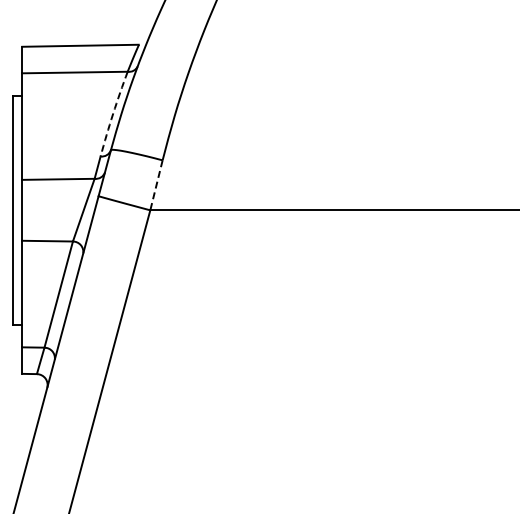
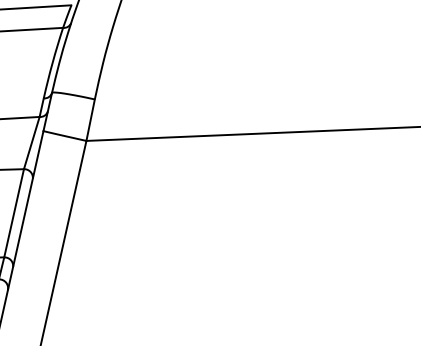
arc: (113, 113) -> (52, 62), dashed -> solid
line: (156, 185) -> (90, 120), dashed -> solid

